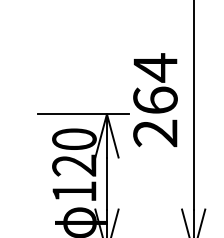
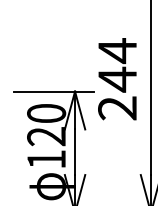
text: (155, 100) -> (117, 79), 264 -> 244

